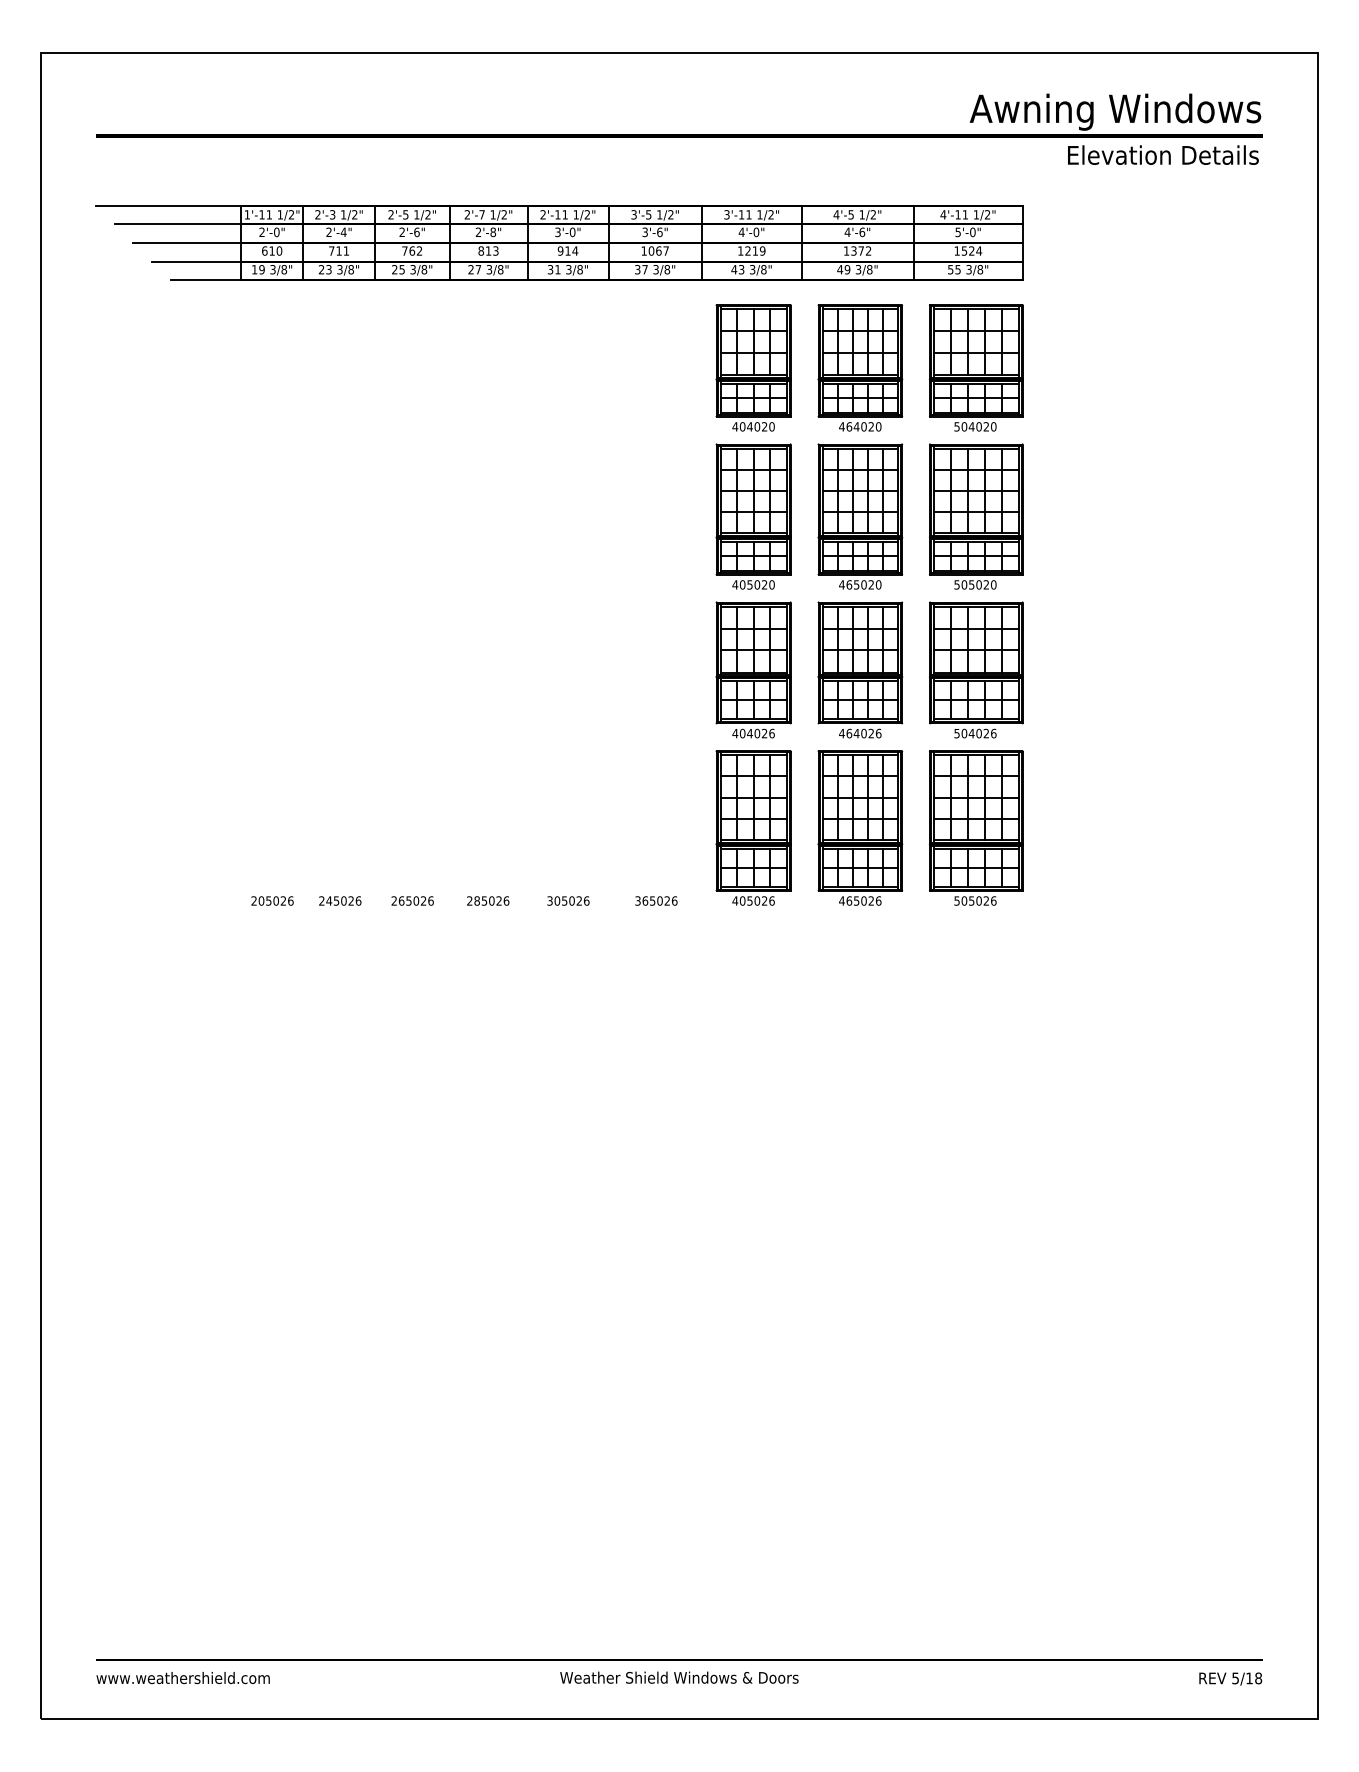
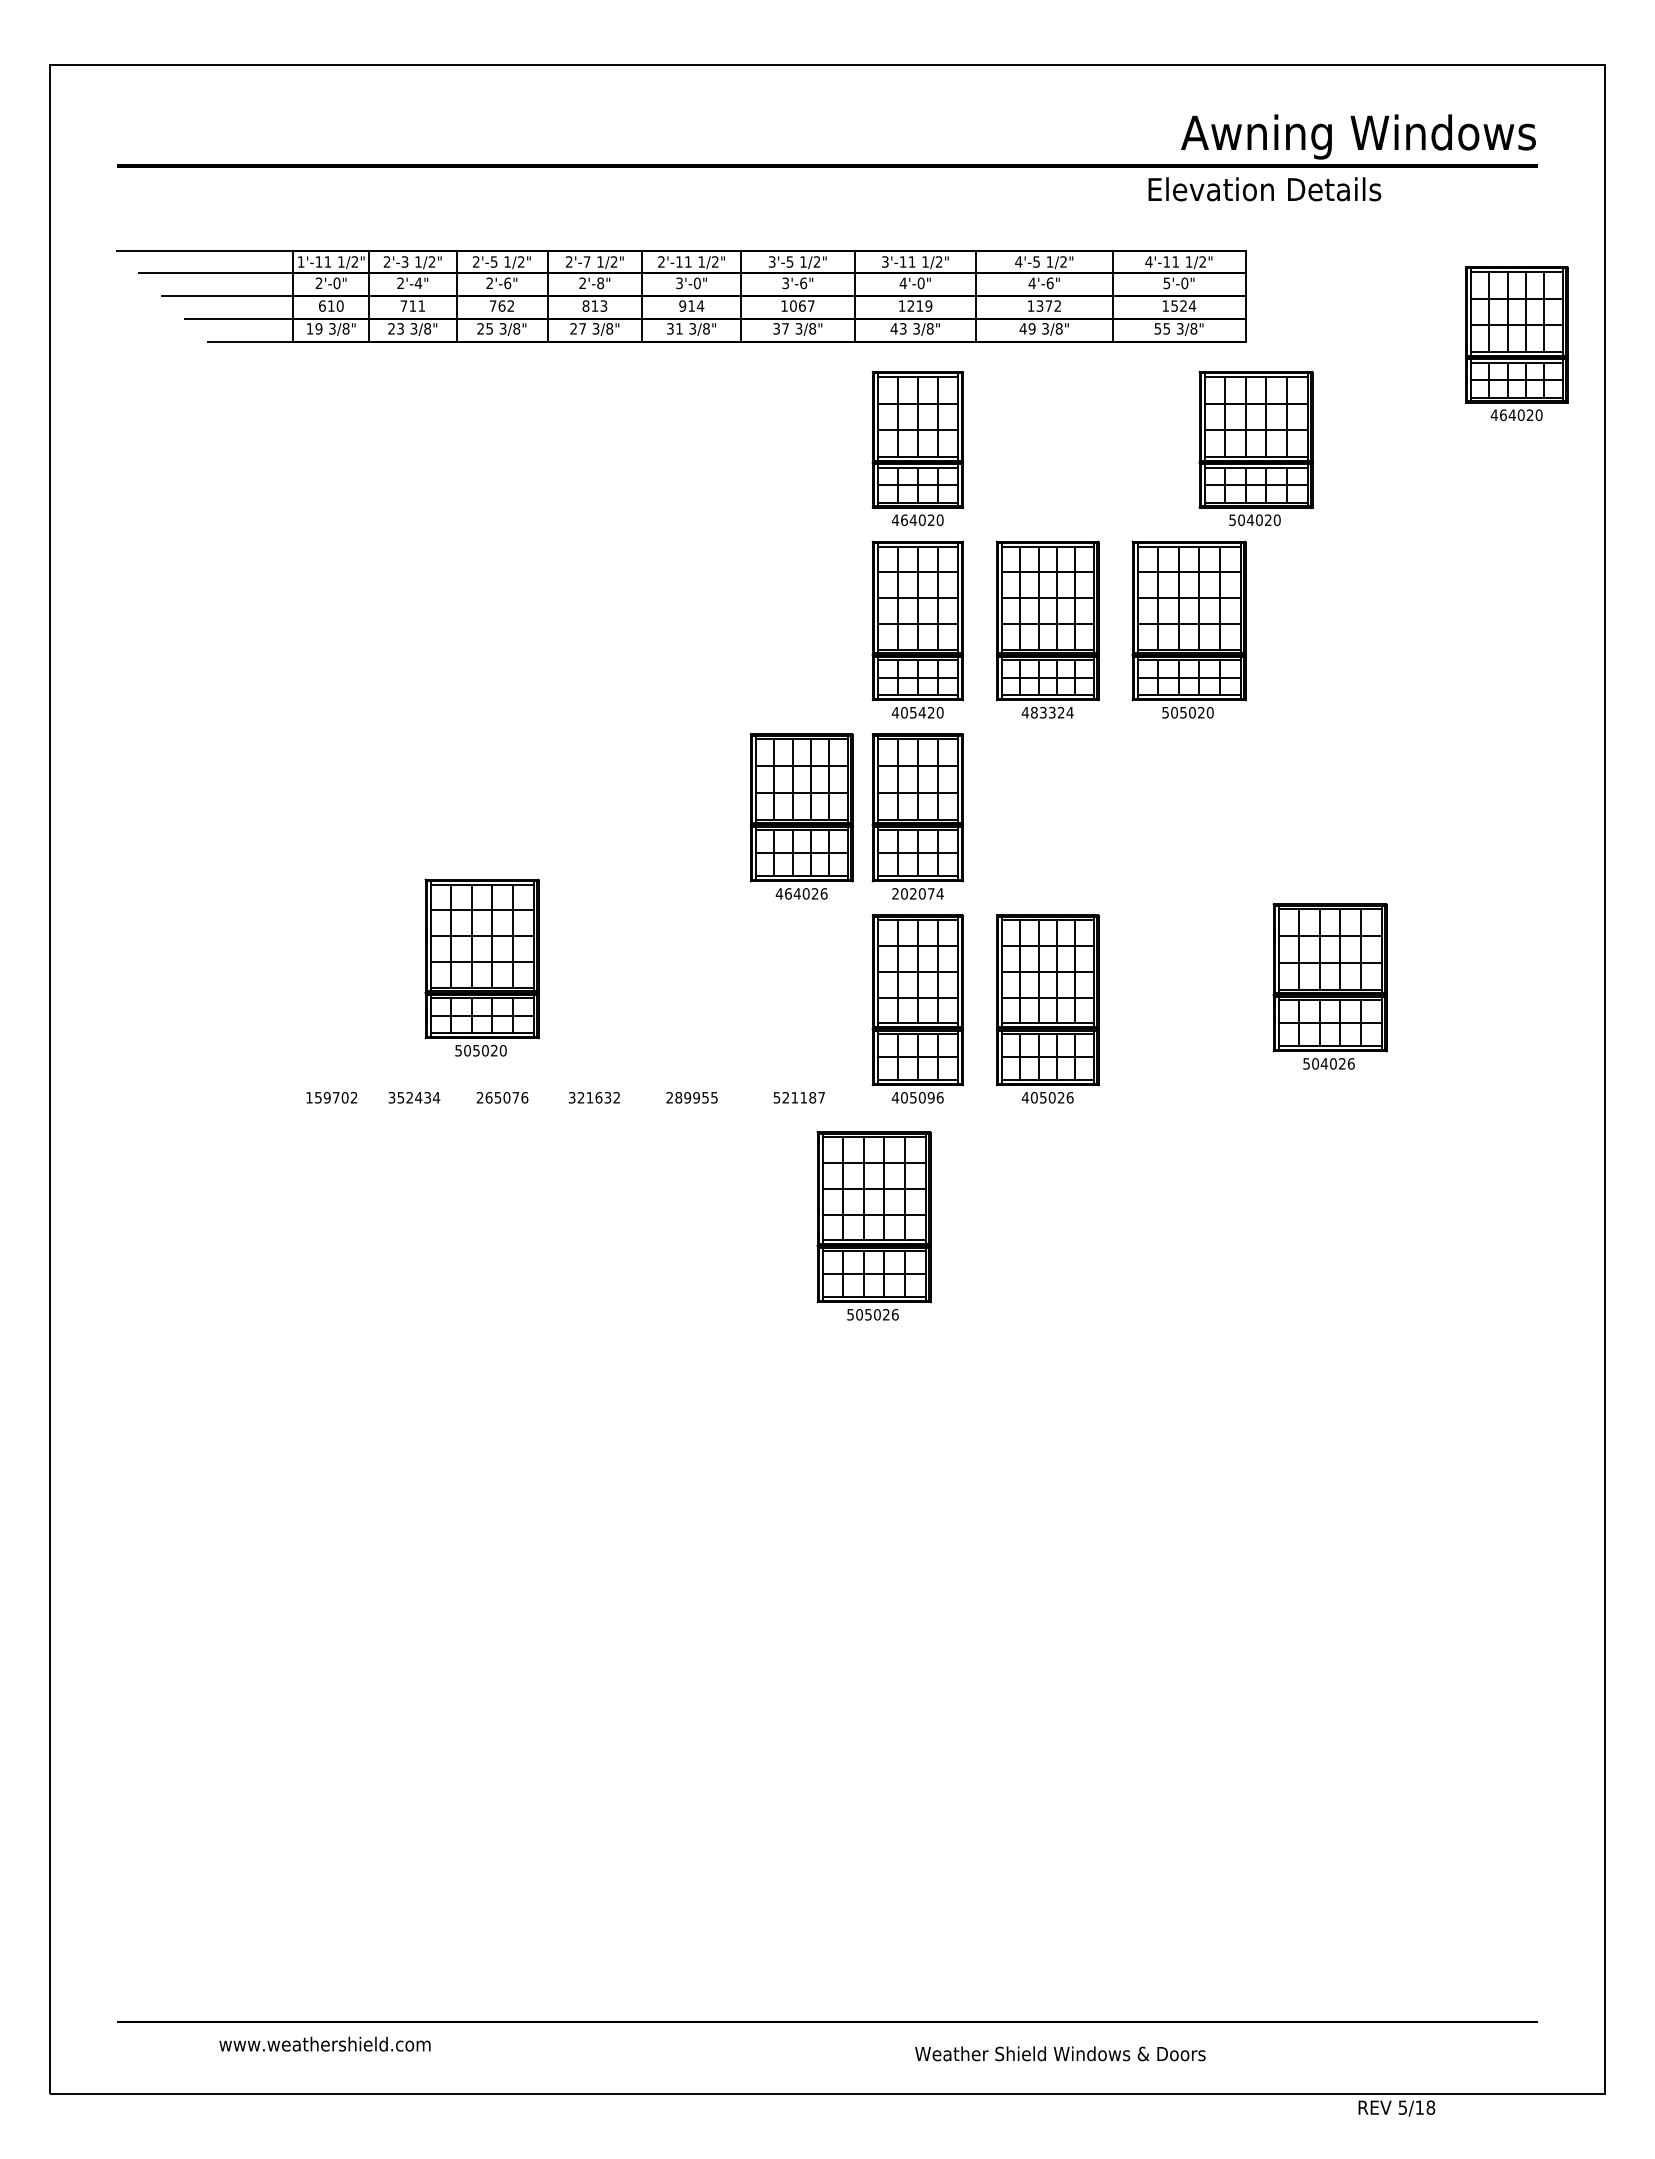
text: (1163, 155) -> (1264, 189), moved
part: (860, 367) -> (1516, 343), moved
part: (975, 367) -> (1255, 448), moved
text: (742, 426) -> (904, 519), 404020 -> 464020
text: (756, 584) -> (921, 712), 405020 -> 405420
text: (864, 584) -> (1052, 712), 465020 -> 483324
part: (860, 670) -> (801, 816), moved
part: (975, 670) -> (1329, 986), moved
text: (753, 733) -> (917, 893), 404026 -> 202074
part: (395, 794) -> (481, 967), added
part: (975, 827) -> (873, 1225), moved
text: (272, 900) -> (331, 1097), 205026 -> 159702
text: (339, 900) -> (413, 1097), 245026 -> 352434
text: (423, 900) -> (515, 1097), 265026 -> 265076
text: (488, 900) -> (594, 1097), 285026 -> 321632
text: (567, 900) -> (691, 1097), 305026 -> 289955
text: (656, 900) -> (799, 1097), 365026 -> 521187
text: (764, 900) -> (930, 1097), 405026 -> 405096
text: (849, 900) -> (1034, 1097), 465026 -> 405026
text: (182, 1677) -> (324, 2043), moved
text: (679, 1677) -> (1060, 2053), moved
text: (1230, 1679) -> (1396, 2108), moved

